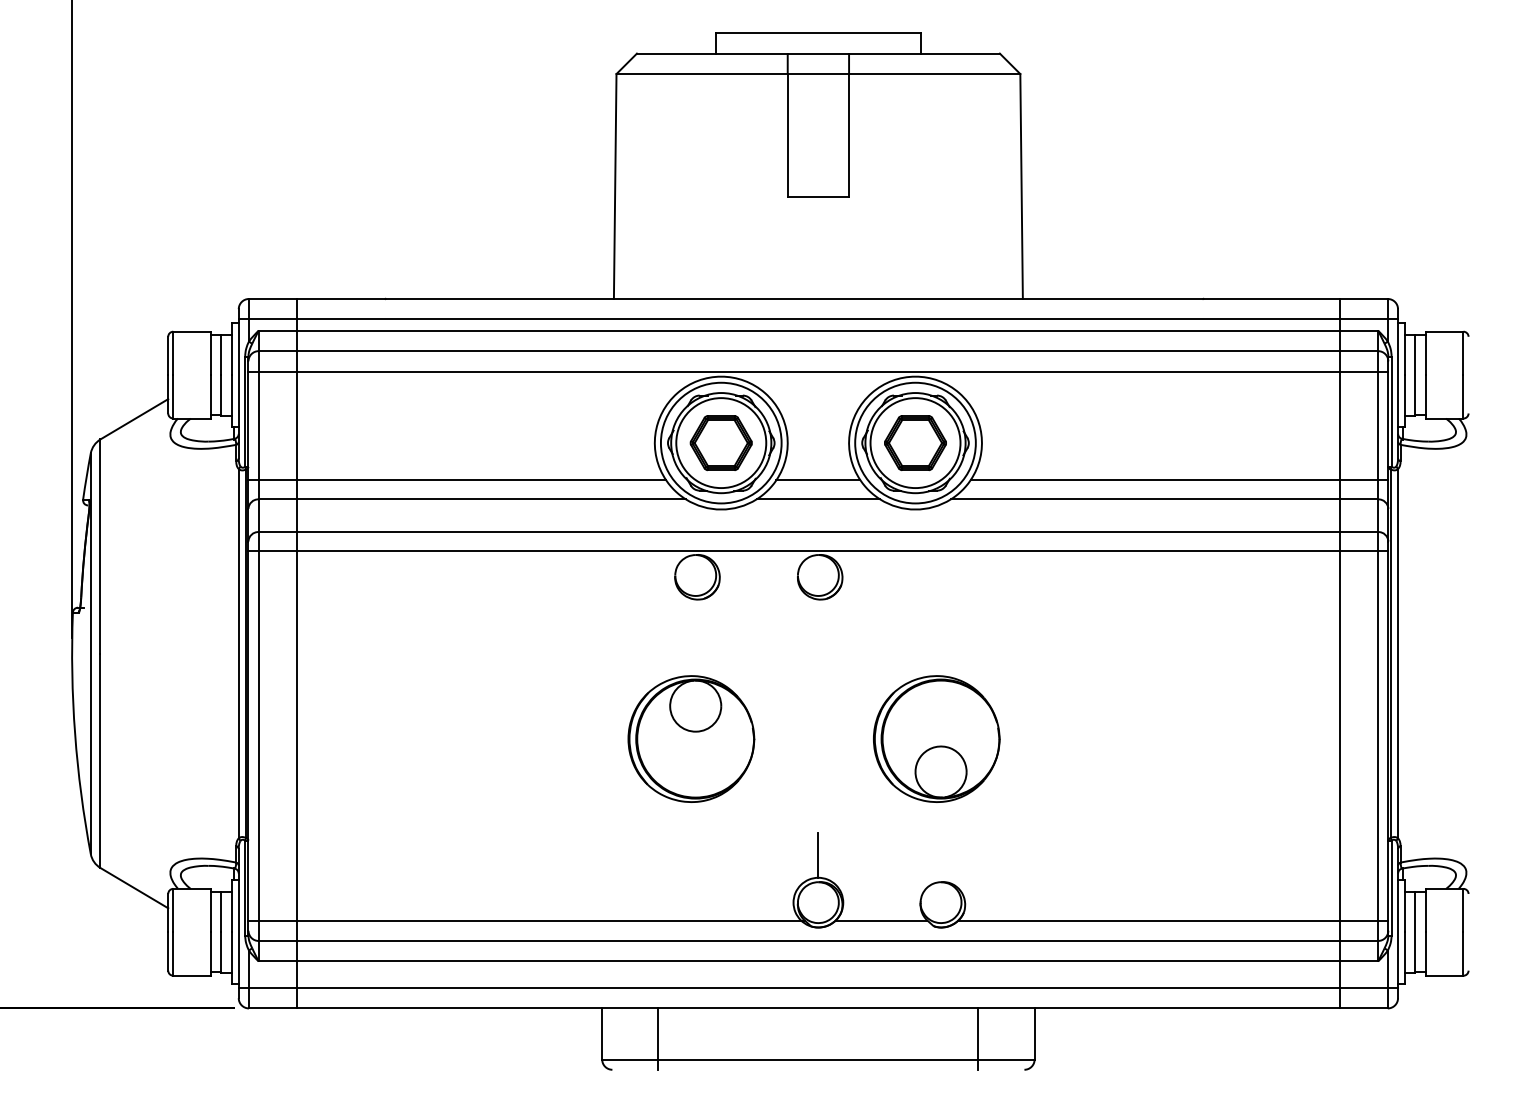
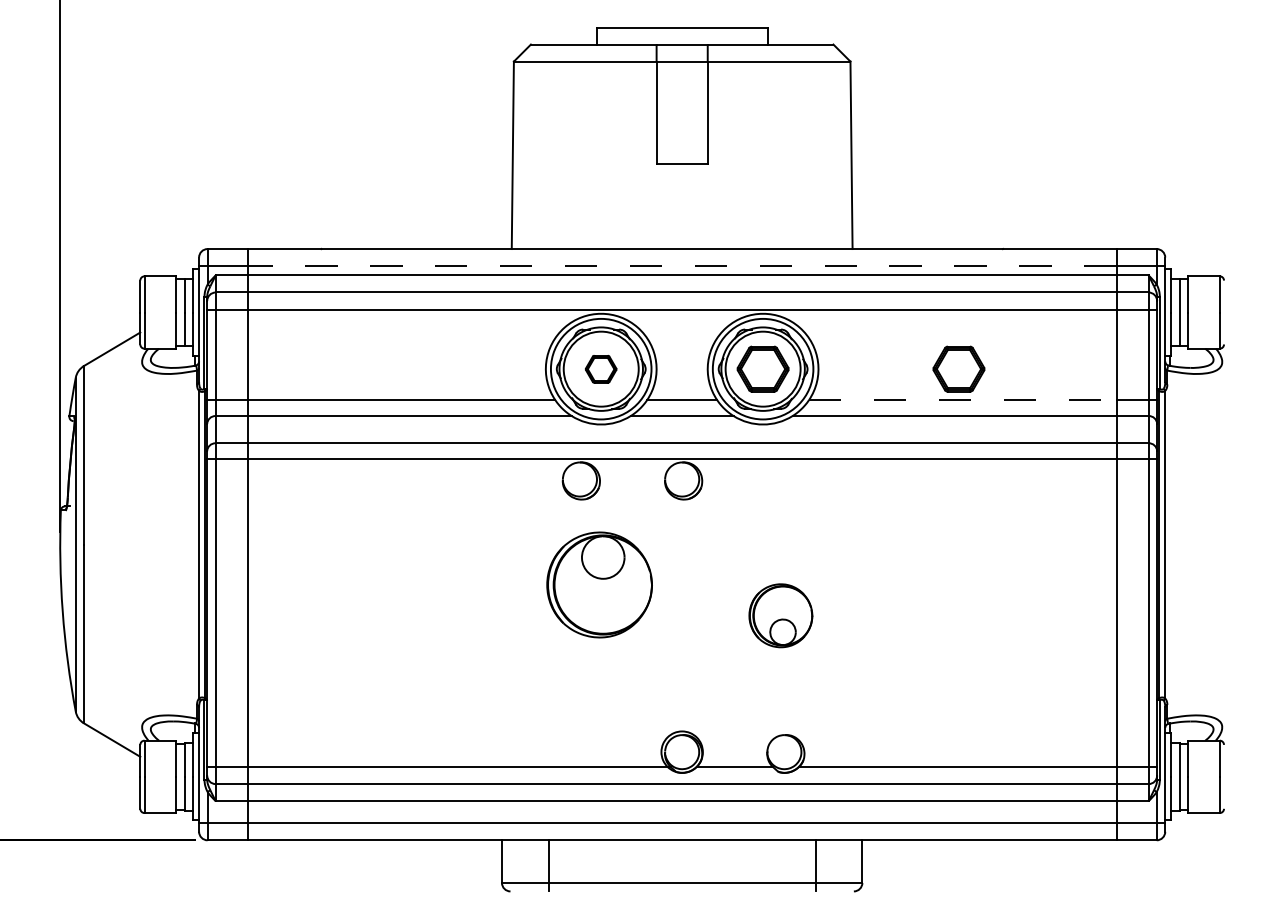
line: (817, 319) -> (681, 266), solid -> dashed
part: (720, 443) -> (600, 369), size x0.6
part: (1150, 443) -> (958, 369), added
line: (1155, 480) -> (963, 400), solid -> dashed
part: (691, 738) -> (599, 584), moved
part: (936, 738) -> (780, 615), size x0.6
line: (818, 855) -> (682, 712), removed

